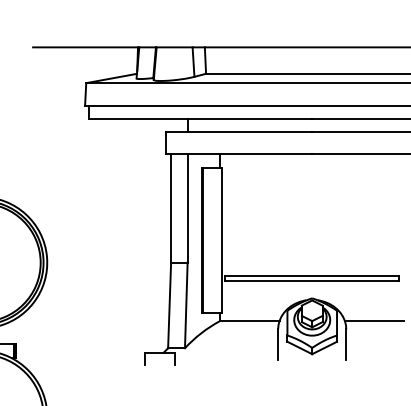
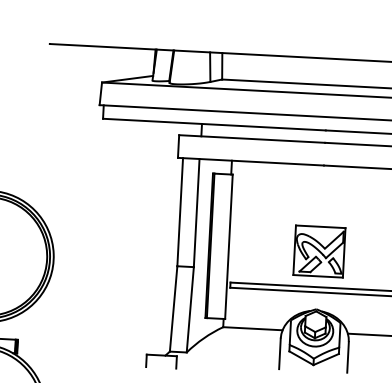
part: (311, 240) -> (318, 251), added

